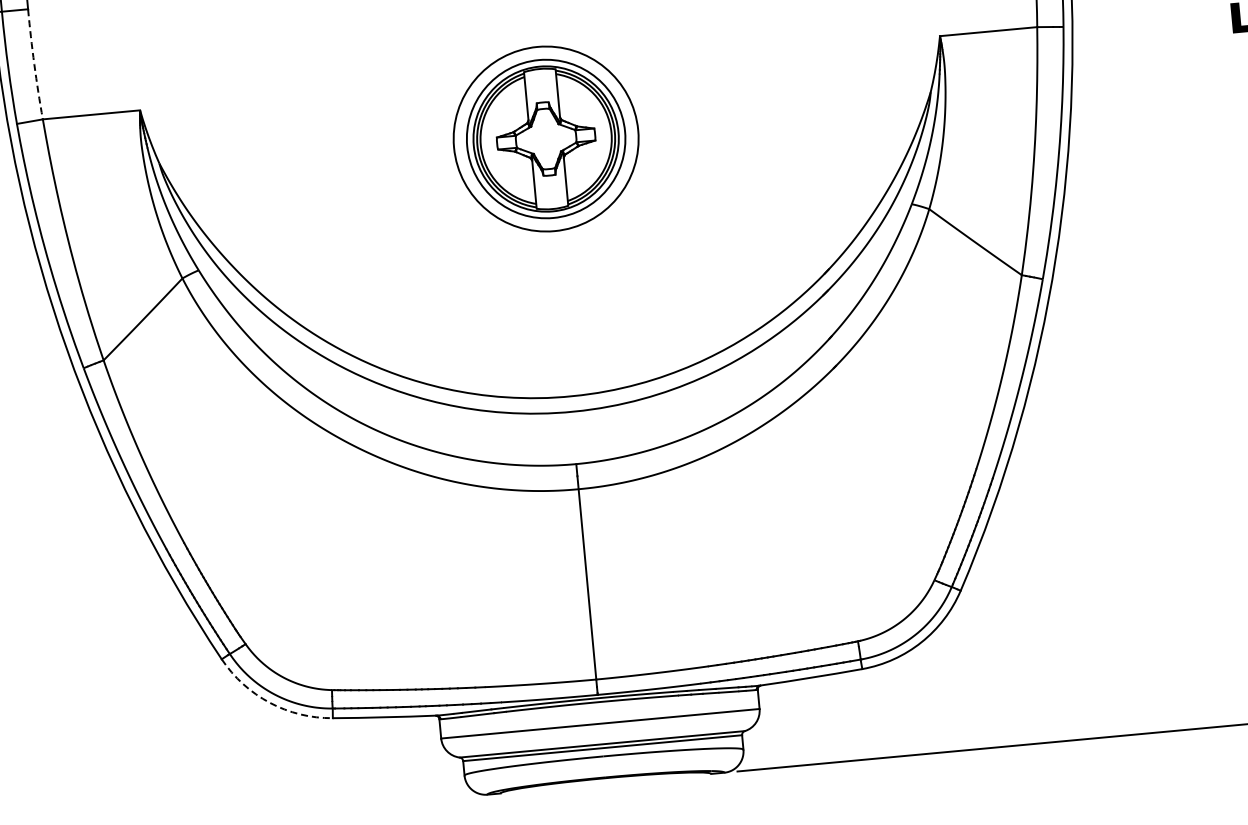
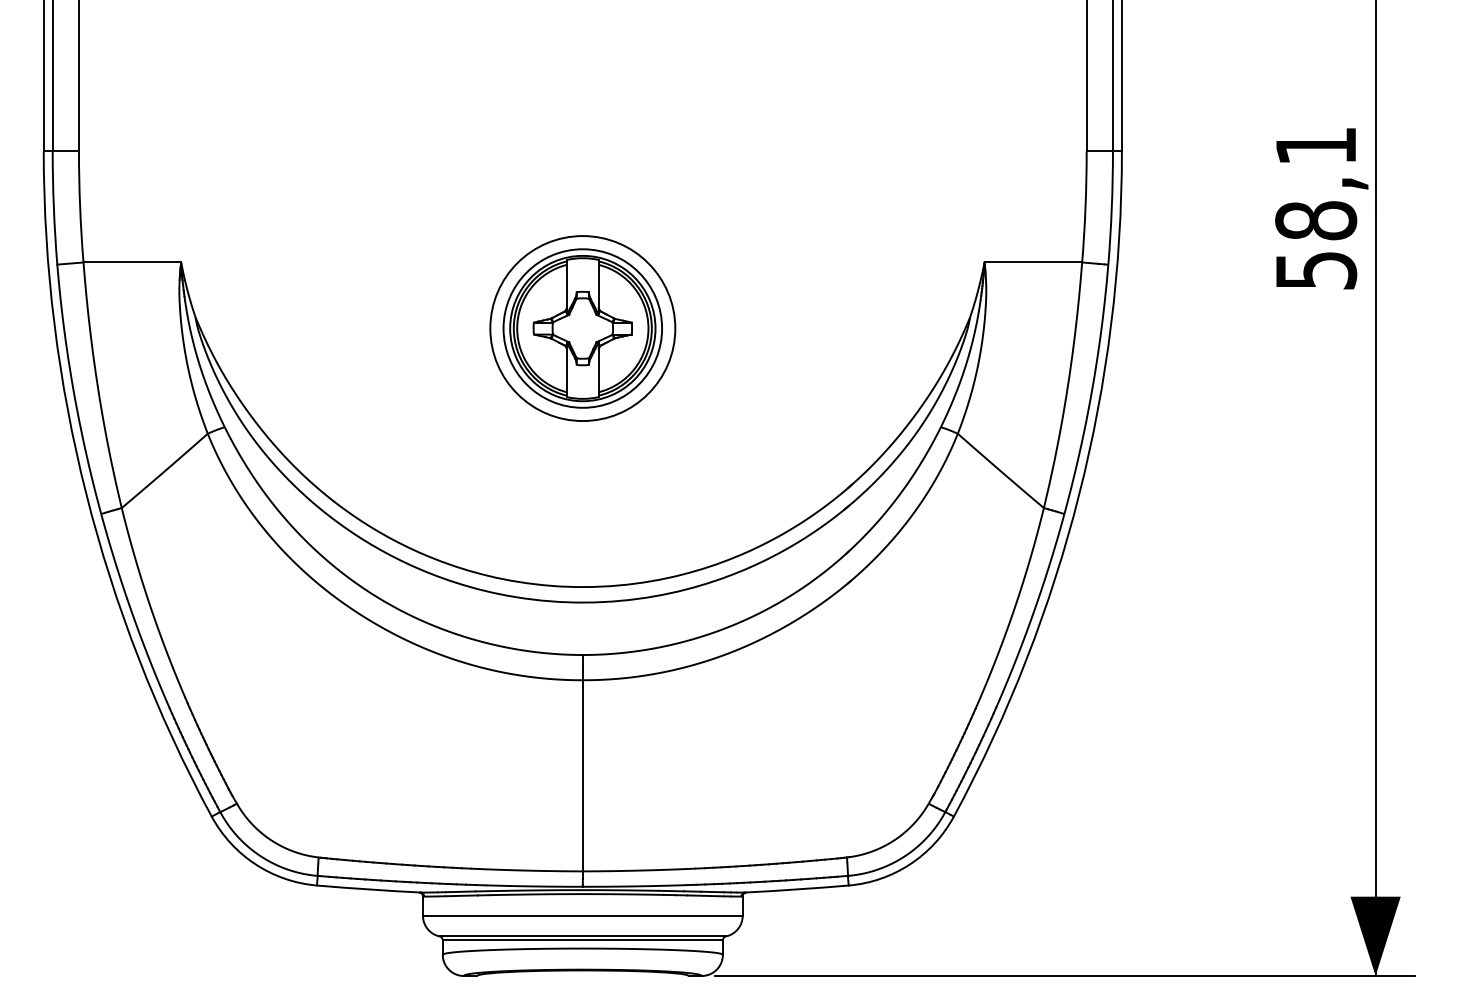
arc: (34, 64) -> (80, 207), dashed -> solid
arc: (269, 702) -> (255, 864), dashed -> solid

